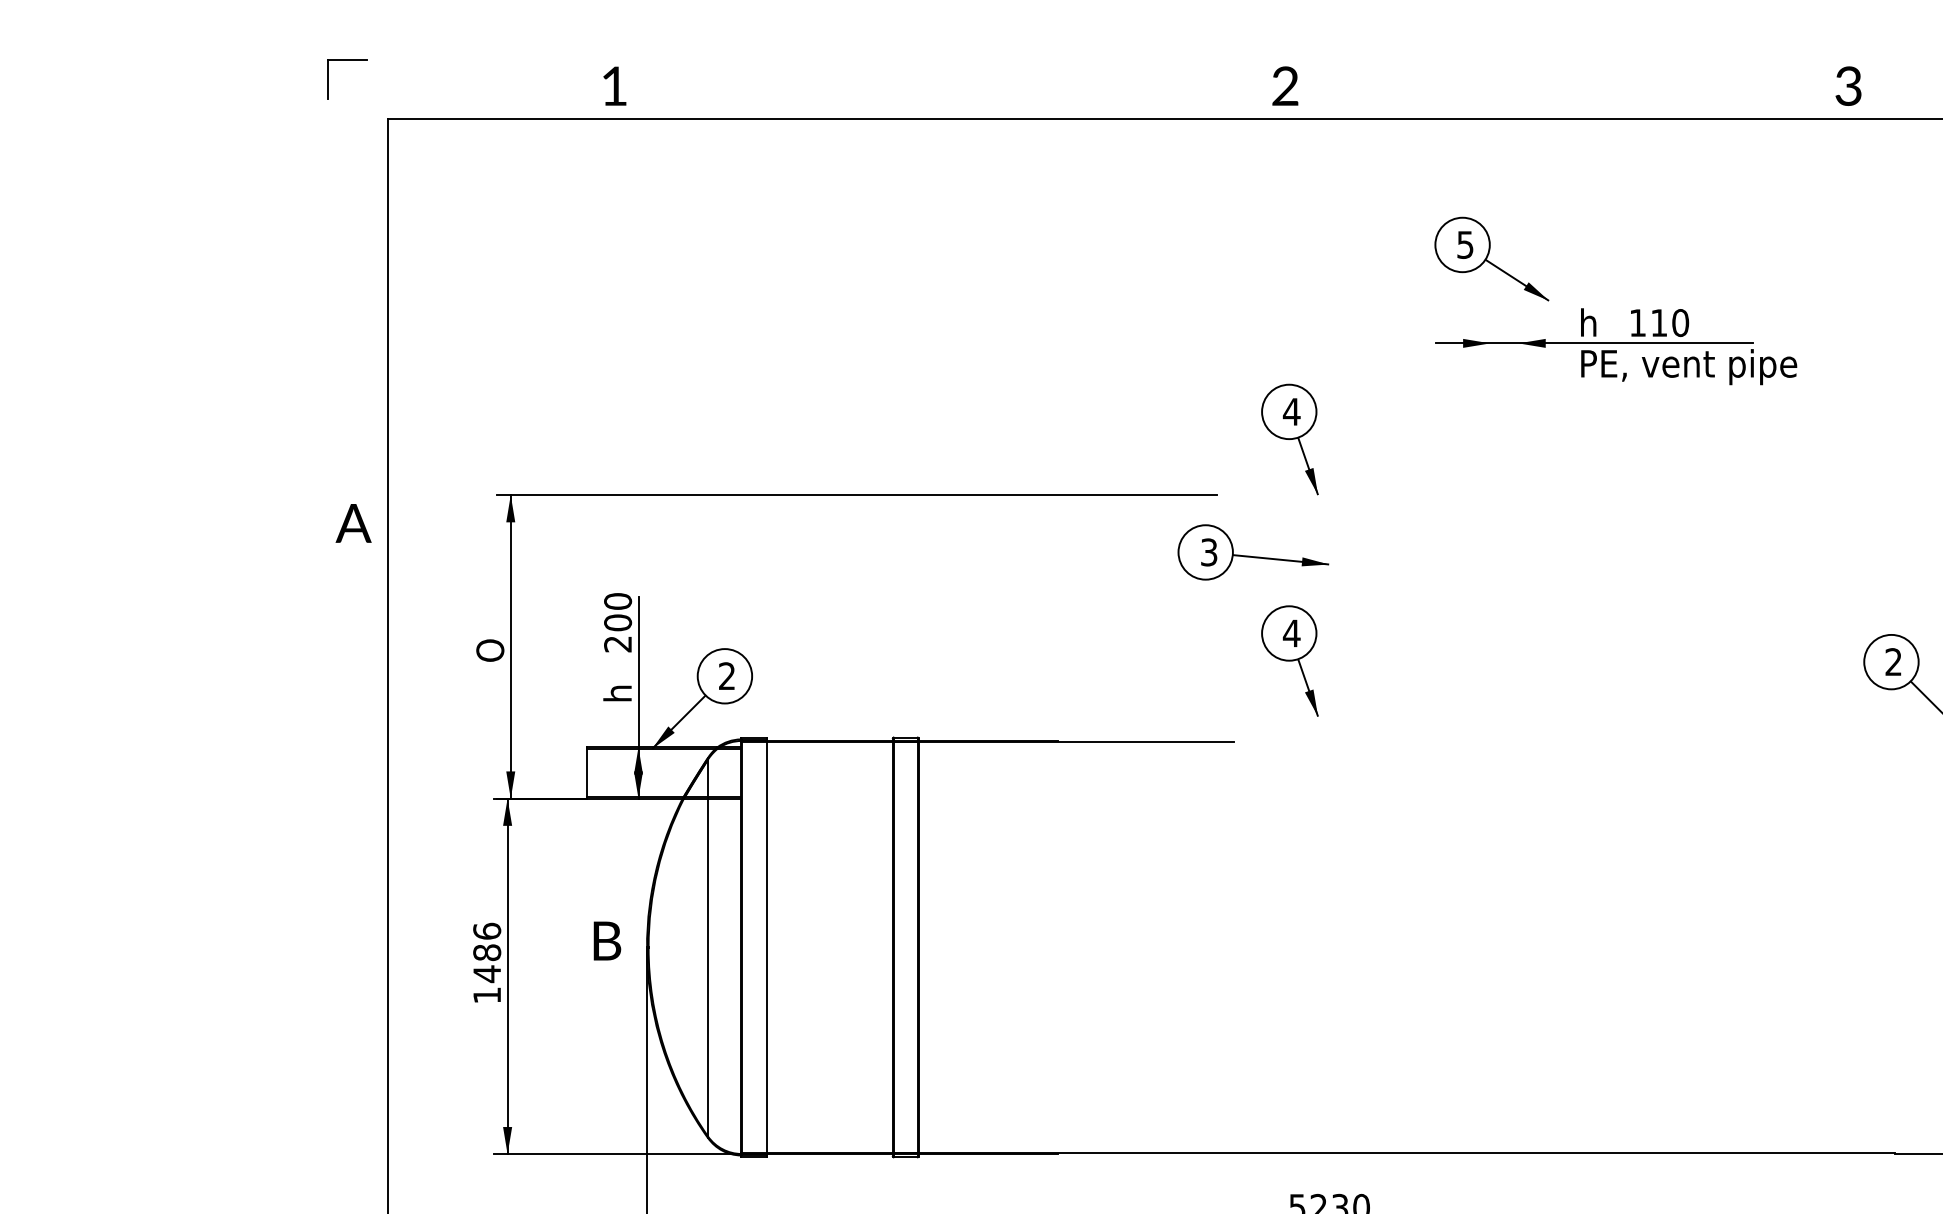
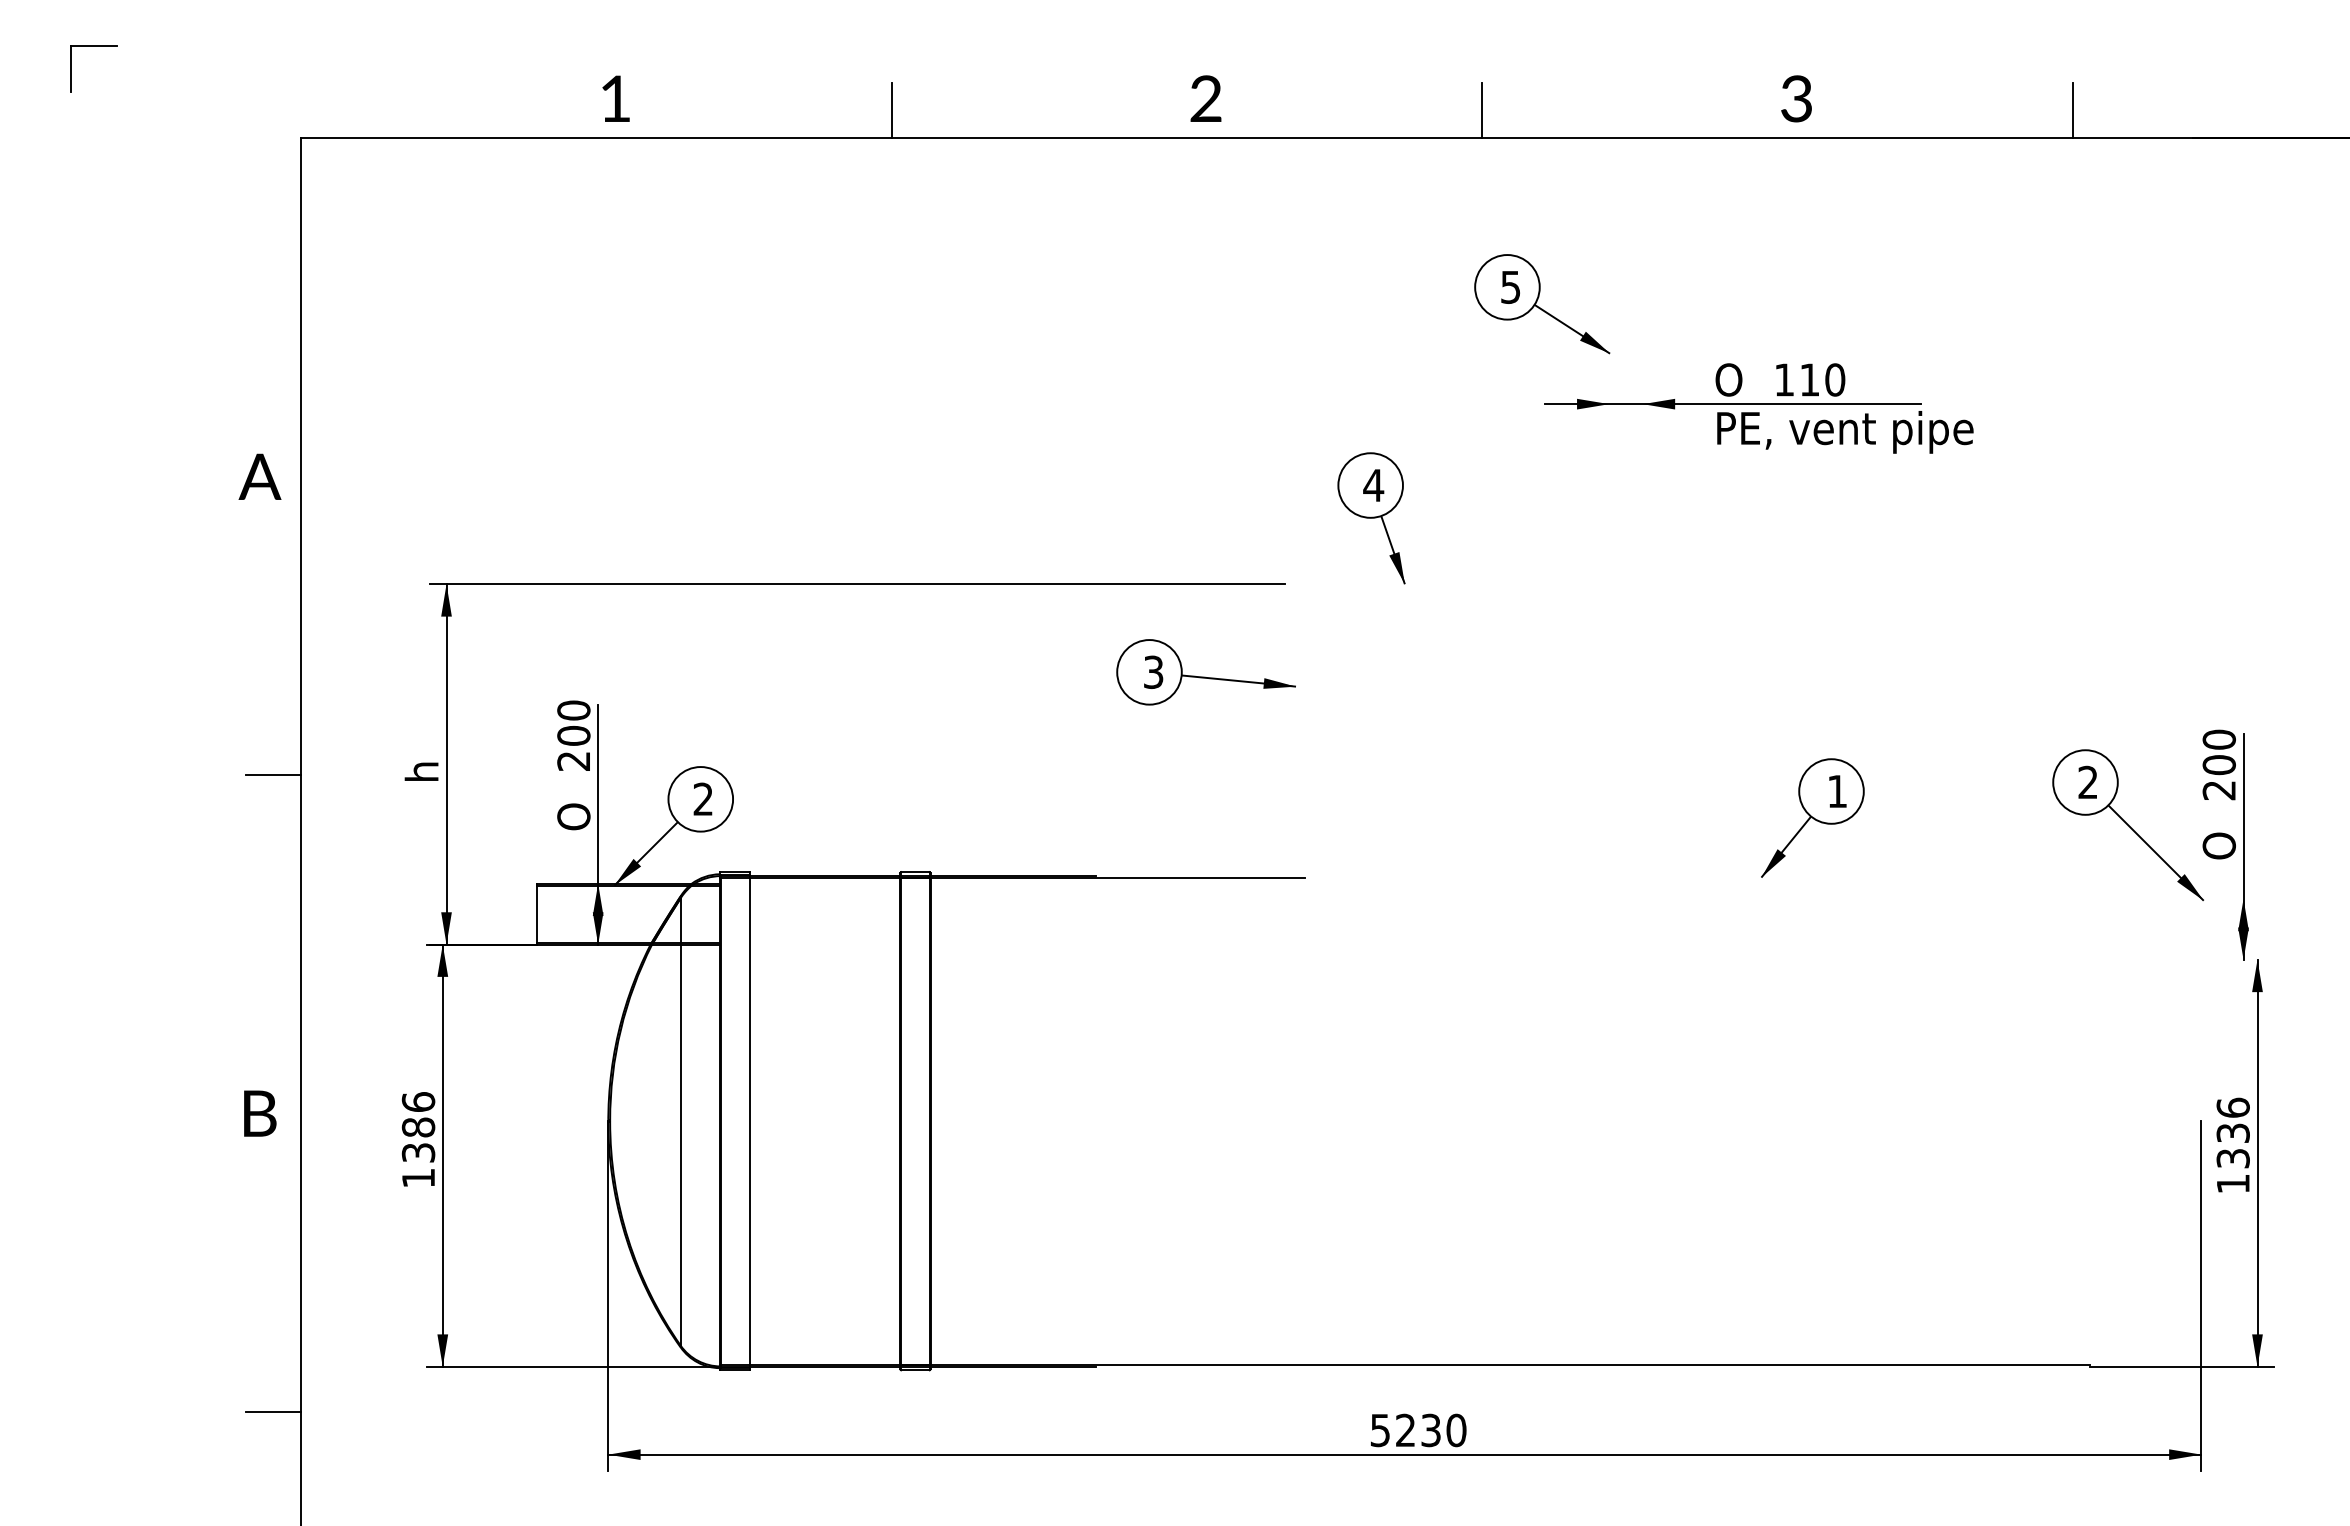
part: (347, 60) -> (93, 46), moved
text: (614, 85) -> (615, 98), moved
text: (1284, 85) -> (1205, 98), moved
text: (1848, 85) -> (1796, 98), moved
line: (885, 96) -> (891, 110), added
line: (1383, 96) -> (1482, 110), added
line: (1881, 96) -> (2073, 110), added
part: (1492, 259) -> (1542, 304), moved
text: (1590, 322) -> (1728, 379), h -> O
text: (353, 523) -> (259, 476), moved
part: (1252, 552) -> (1205, 672), moved
text: (489, 650) -> (421, 768), O -> h
line: (365, 655) -> (273, 774), added
part: (1289, 661) -> (1371, 781), removed
text: (617, 690) -> (573, 816), h -> O
part: (1661, 691) -> (1812, 817), added
text: (607, 940) -> (260, 1113), moved
text: (487, 973) -> (418, 1152), 1486 -> 1386
line: (365, 1191) -> (273, 1411), added

